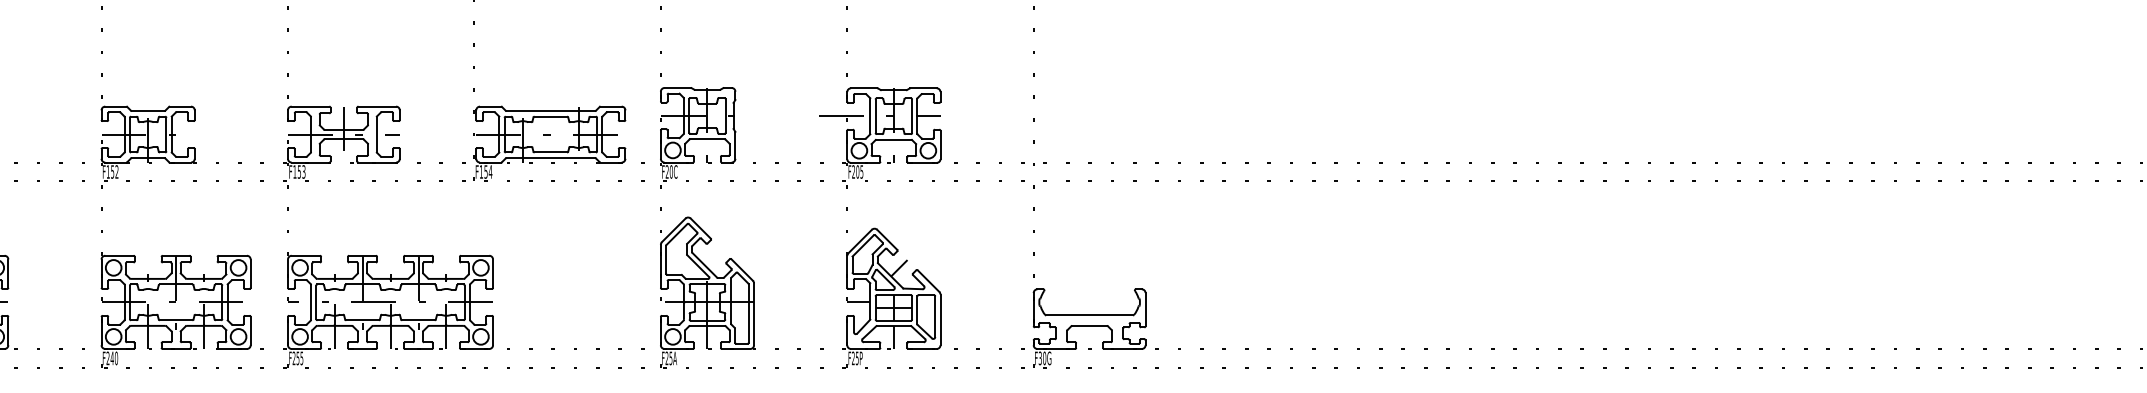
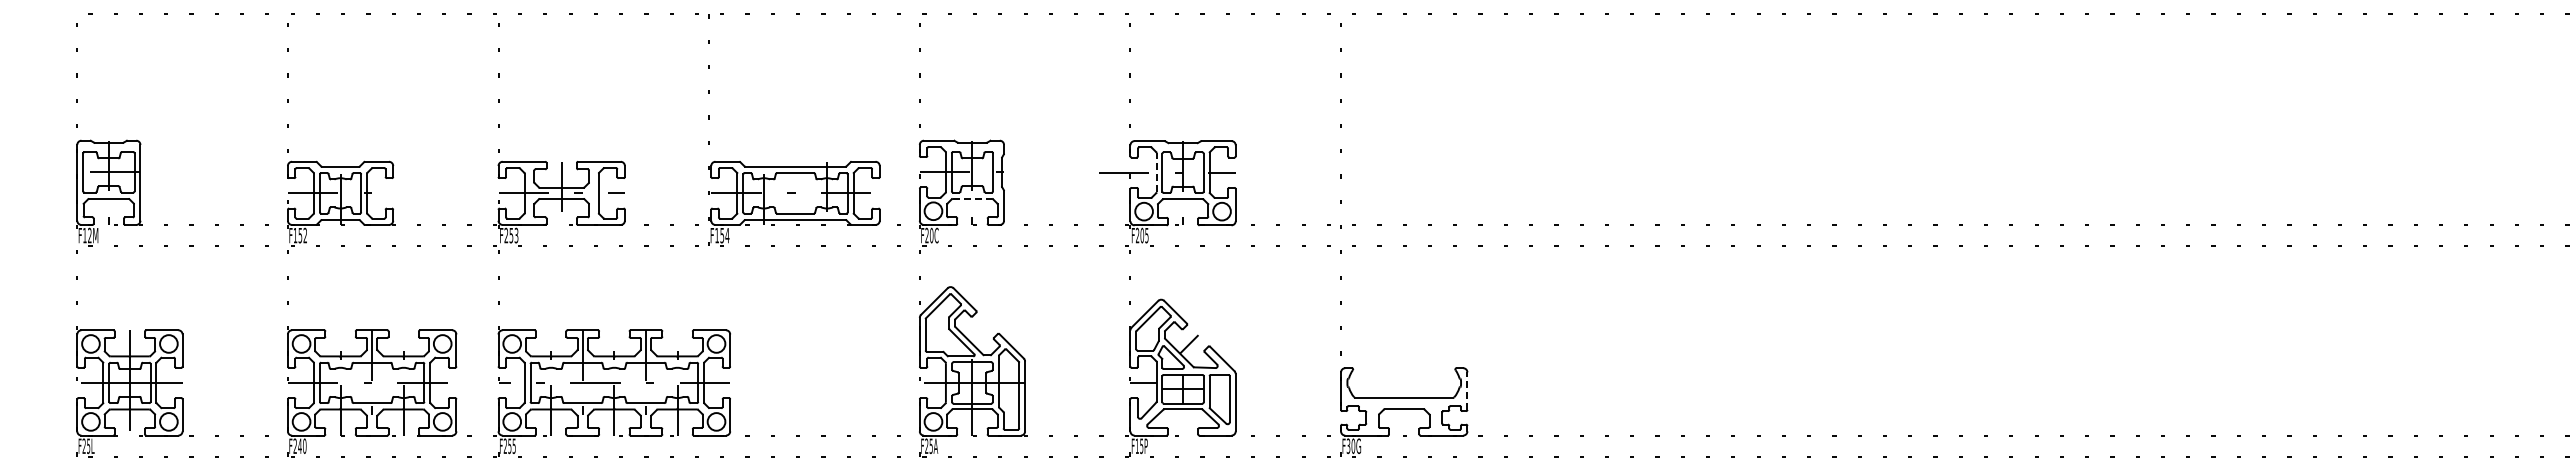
line: (870, 116) -> (1156, 172), solid -> dashed
line: (707, 139) -> (972, 198), solid -> dashed
text: (294, 171) -> (505, 235), F153 -> F253
line: (1145, 309) -> (1467, 391), solid -> dashed
line: (894, 337) -> (1183, 422), removed
text: (852, 357) -> (1136, 445), F25P -> F15P

